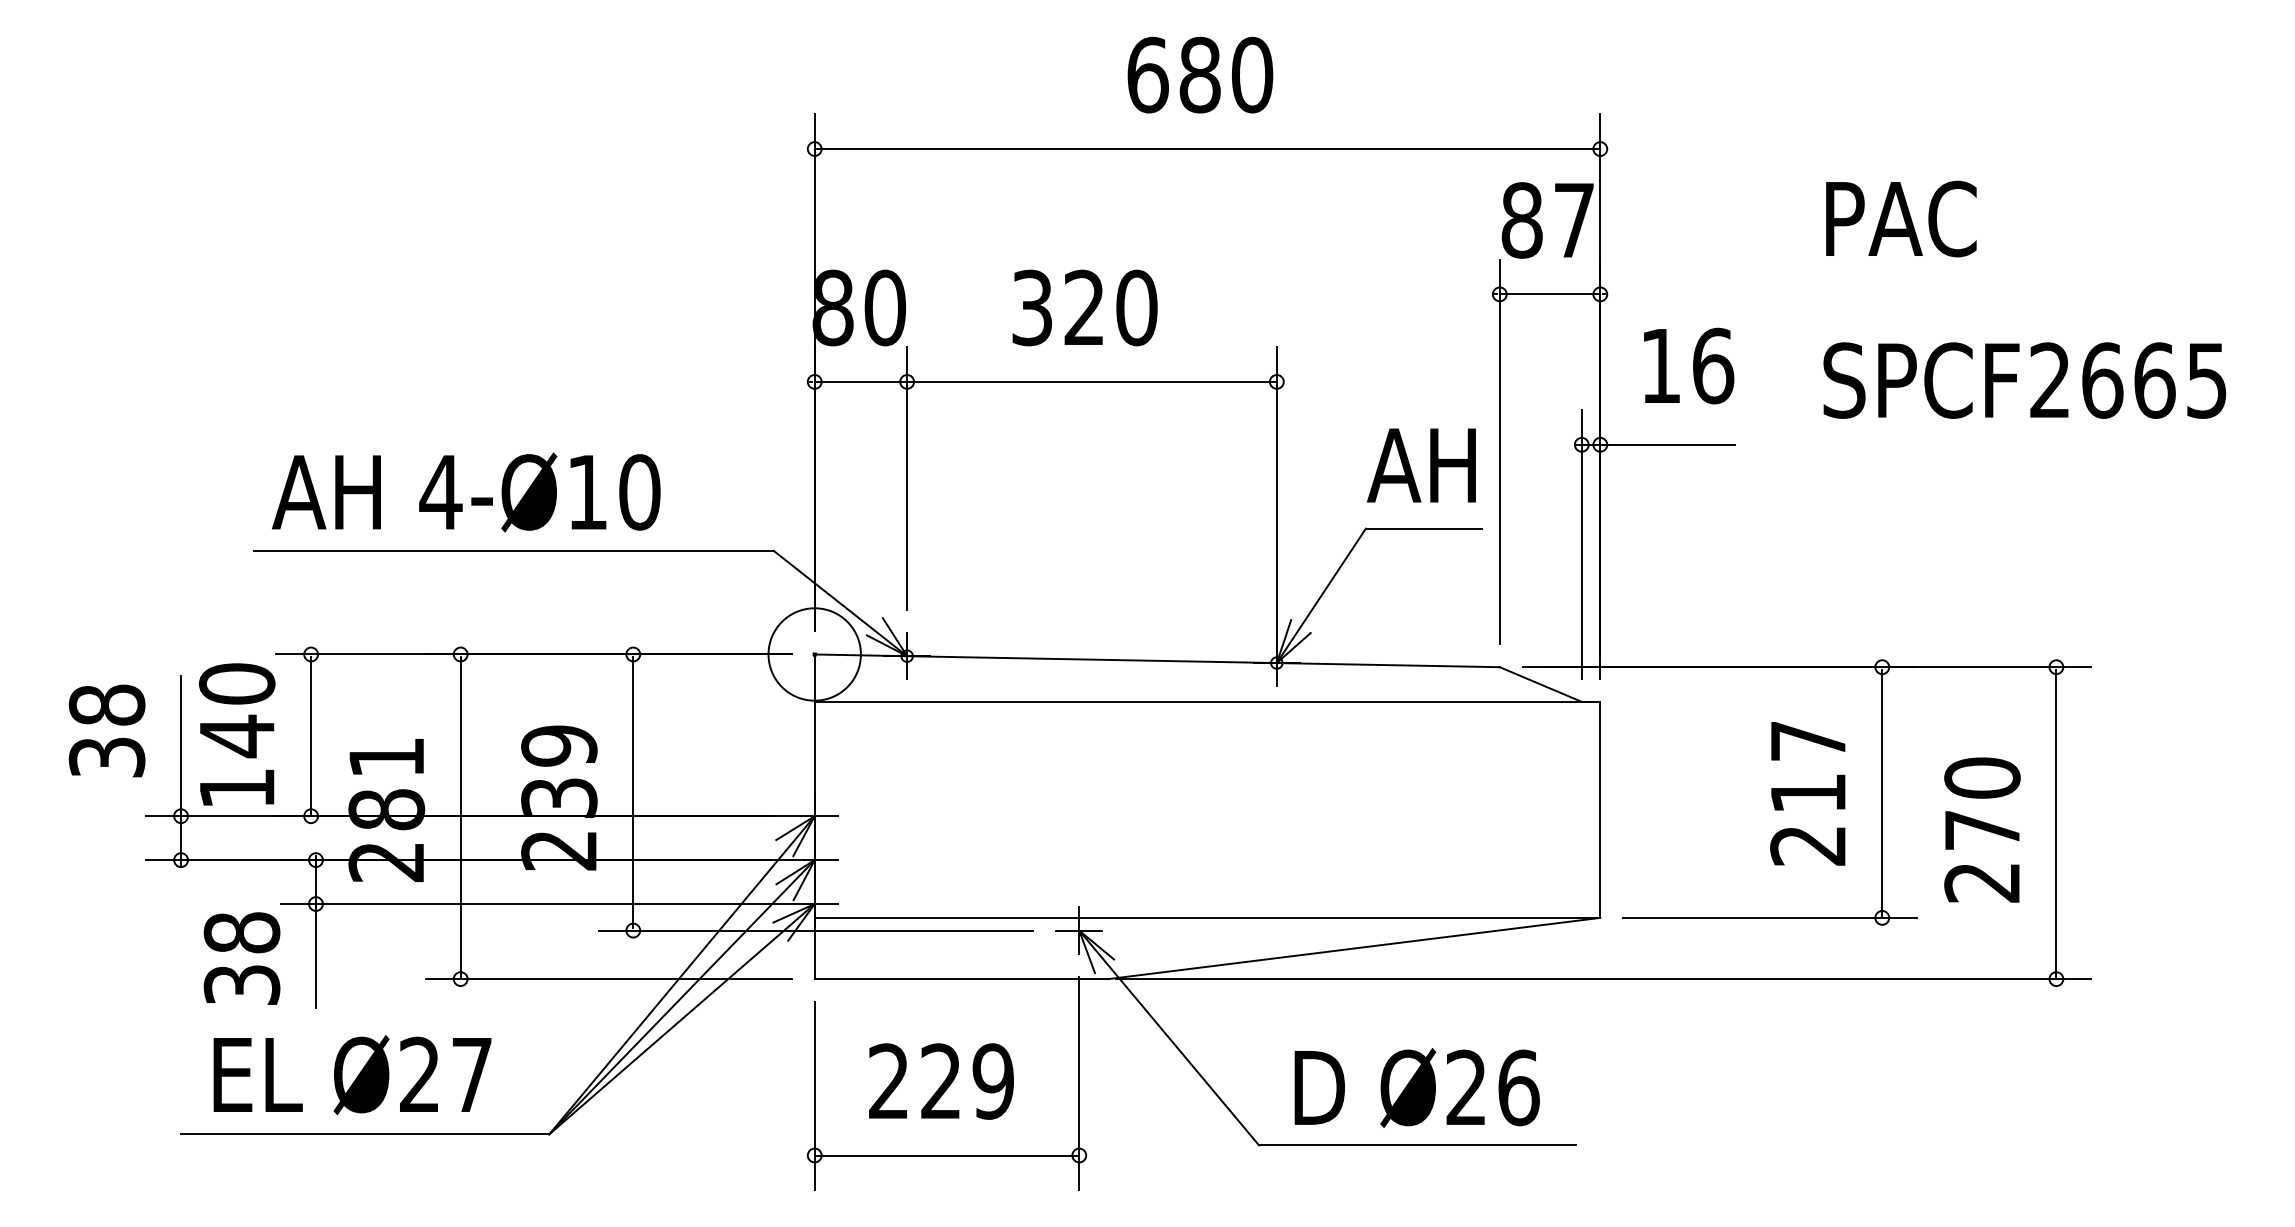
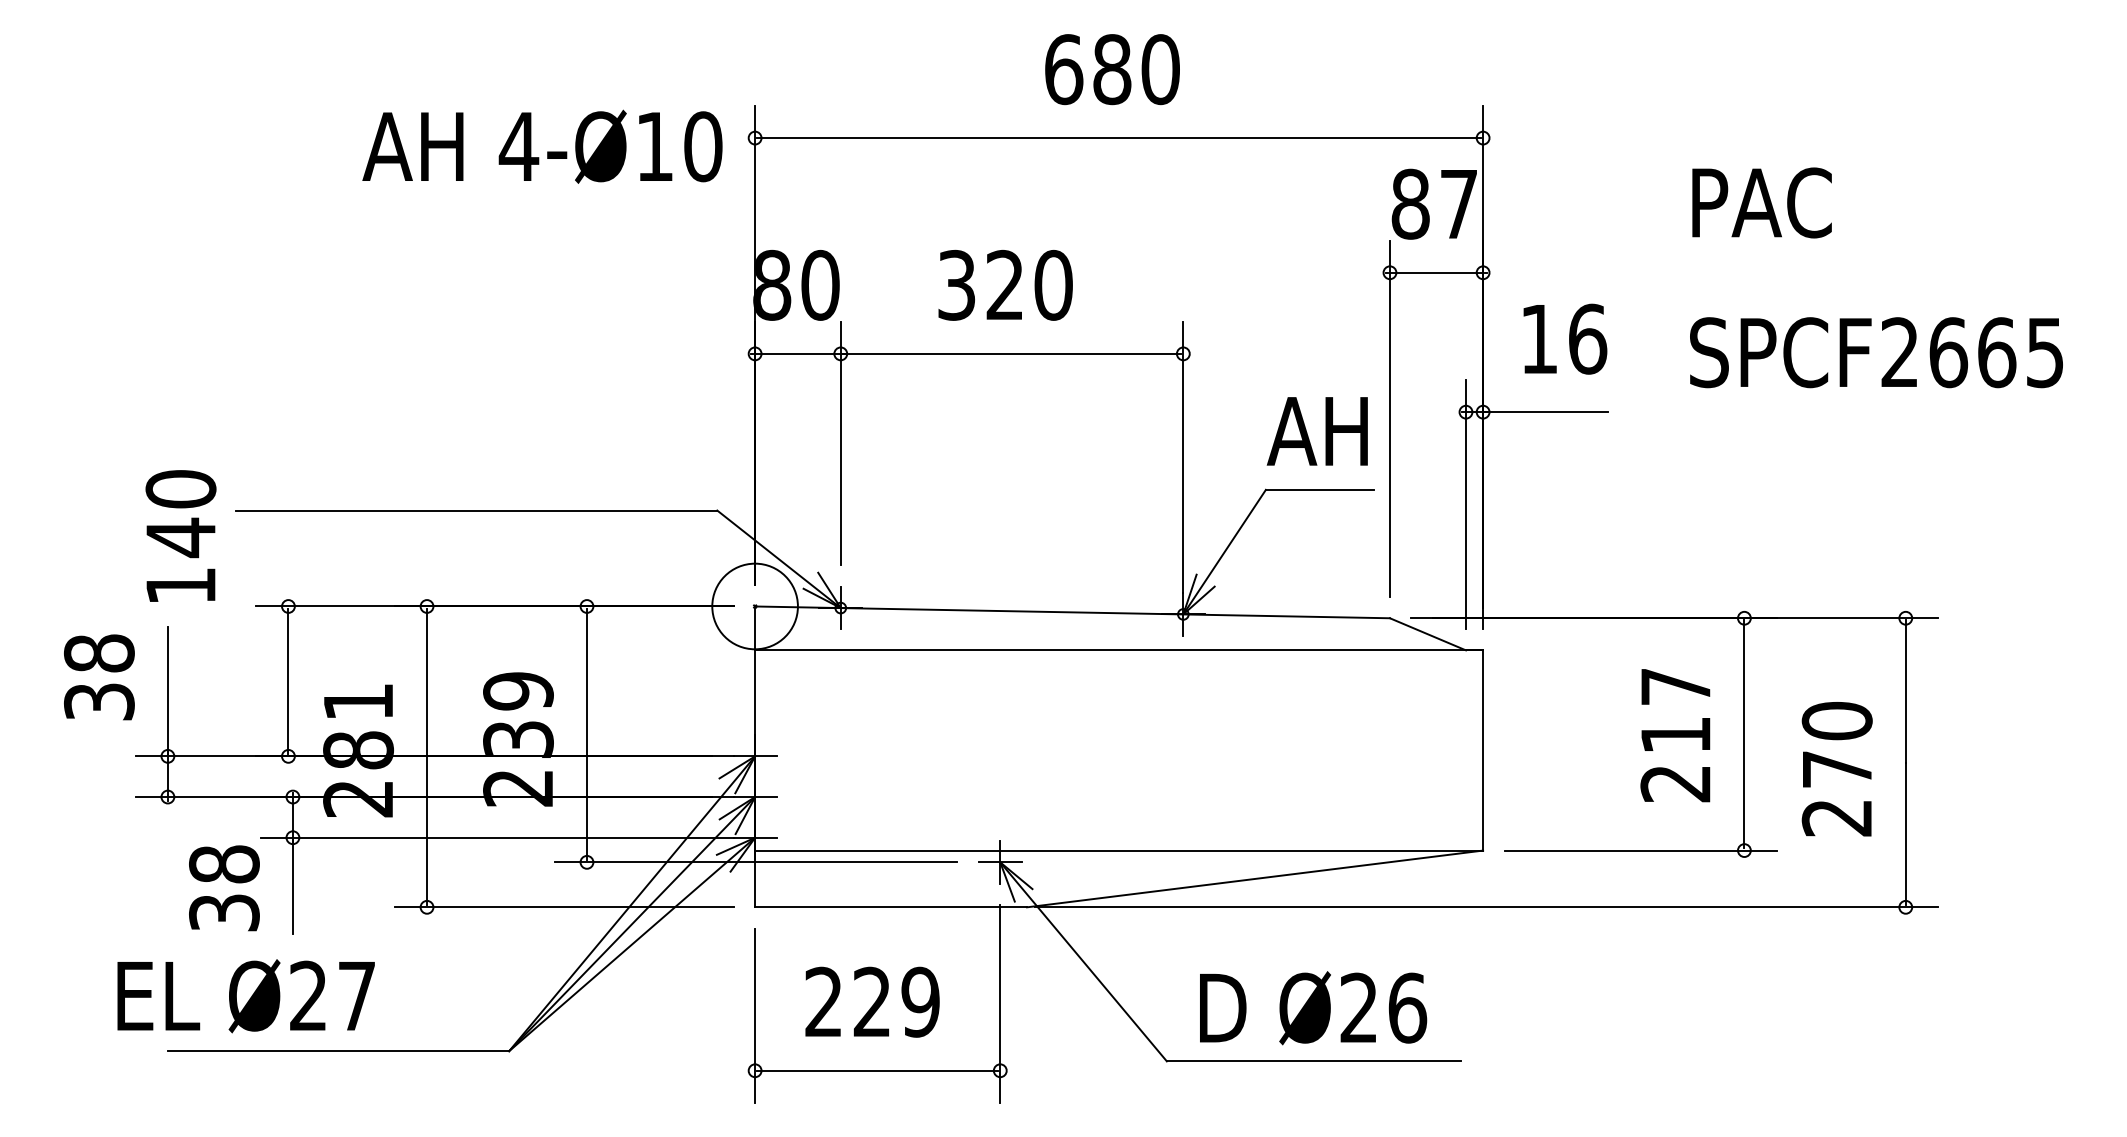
text: (466, 492) -> (542, 146), moved
text: (237, 734) -> (181, 536), moved
text: (352, 1075) -> (246, 996), moved

